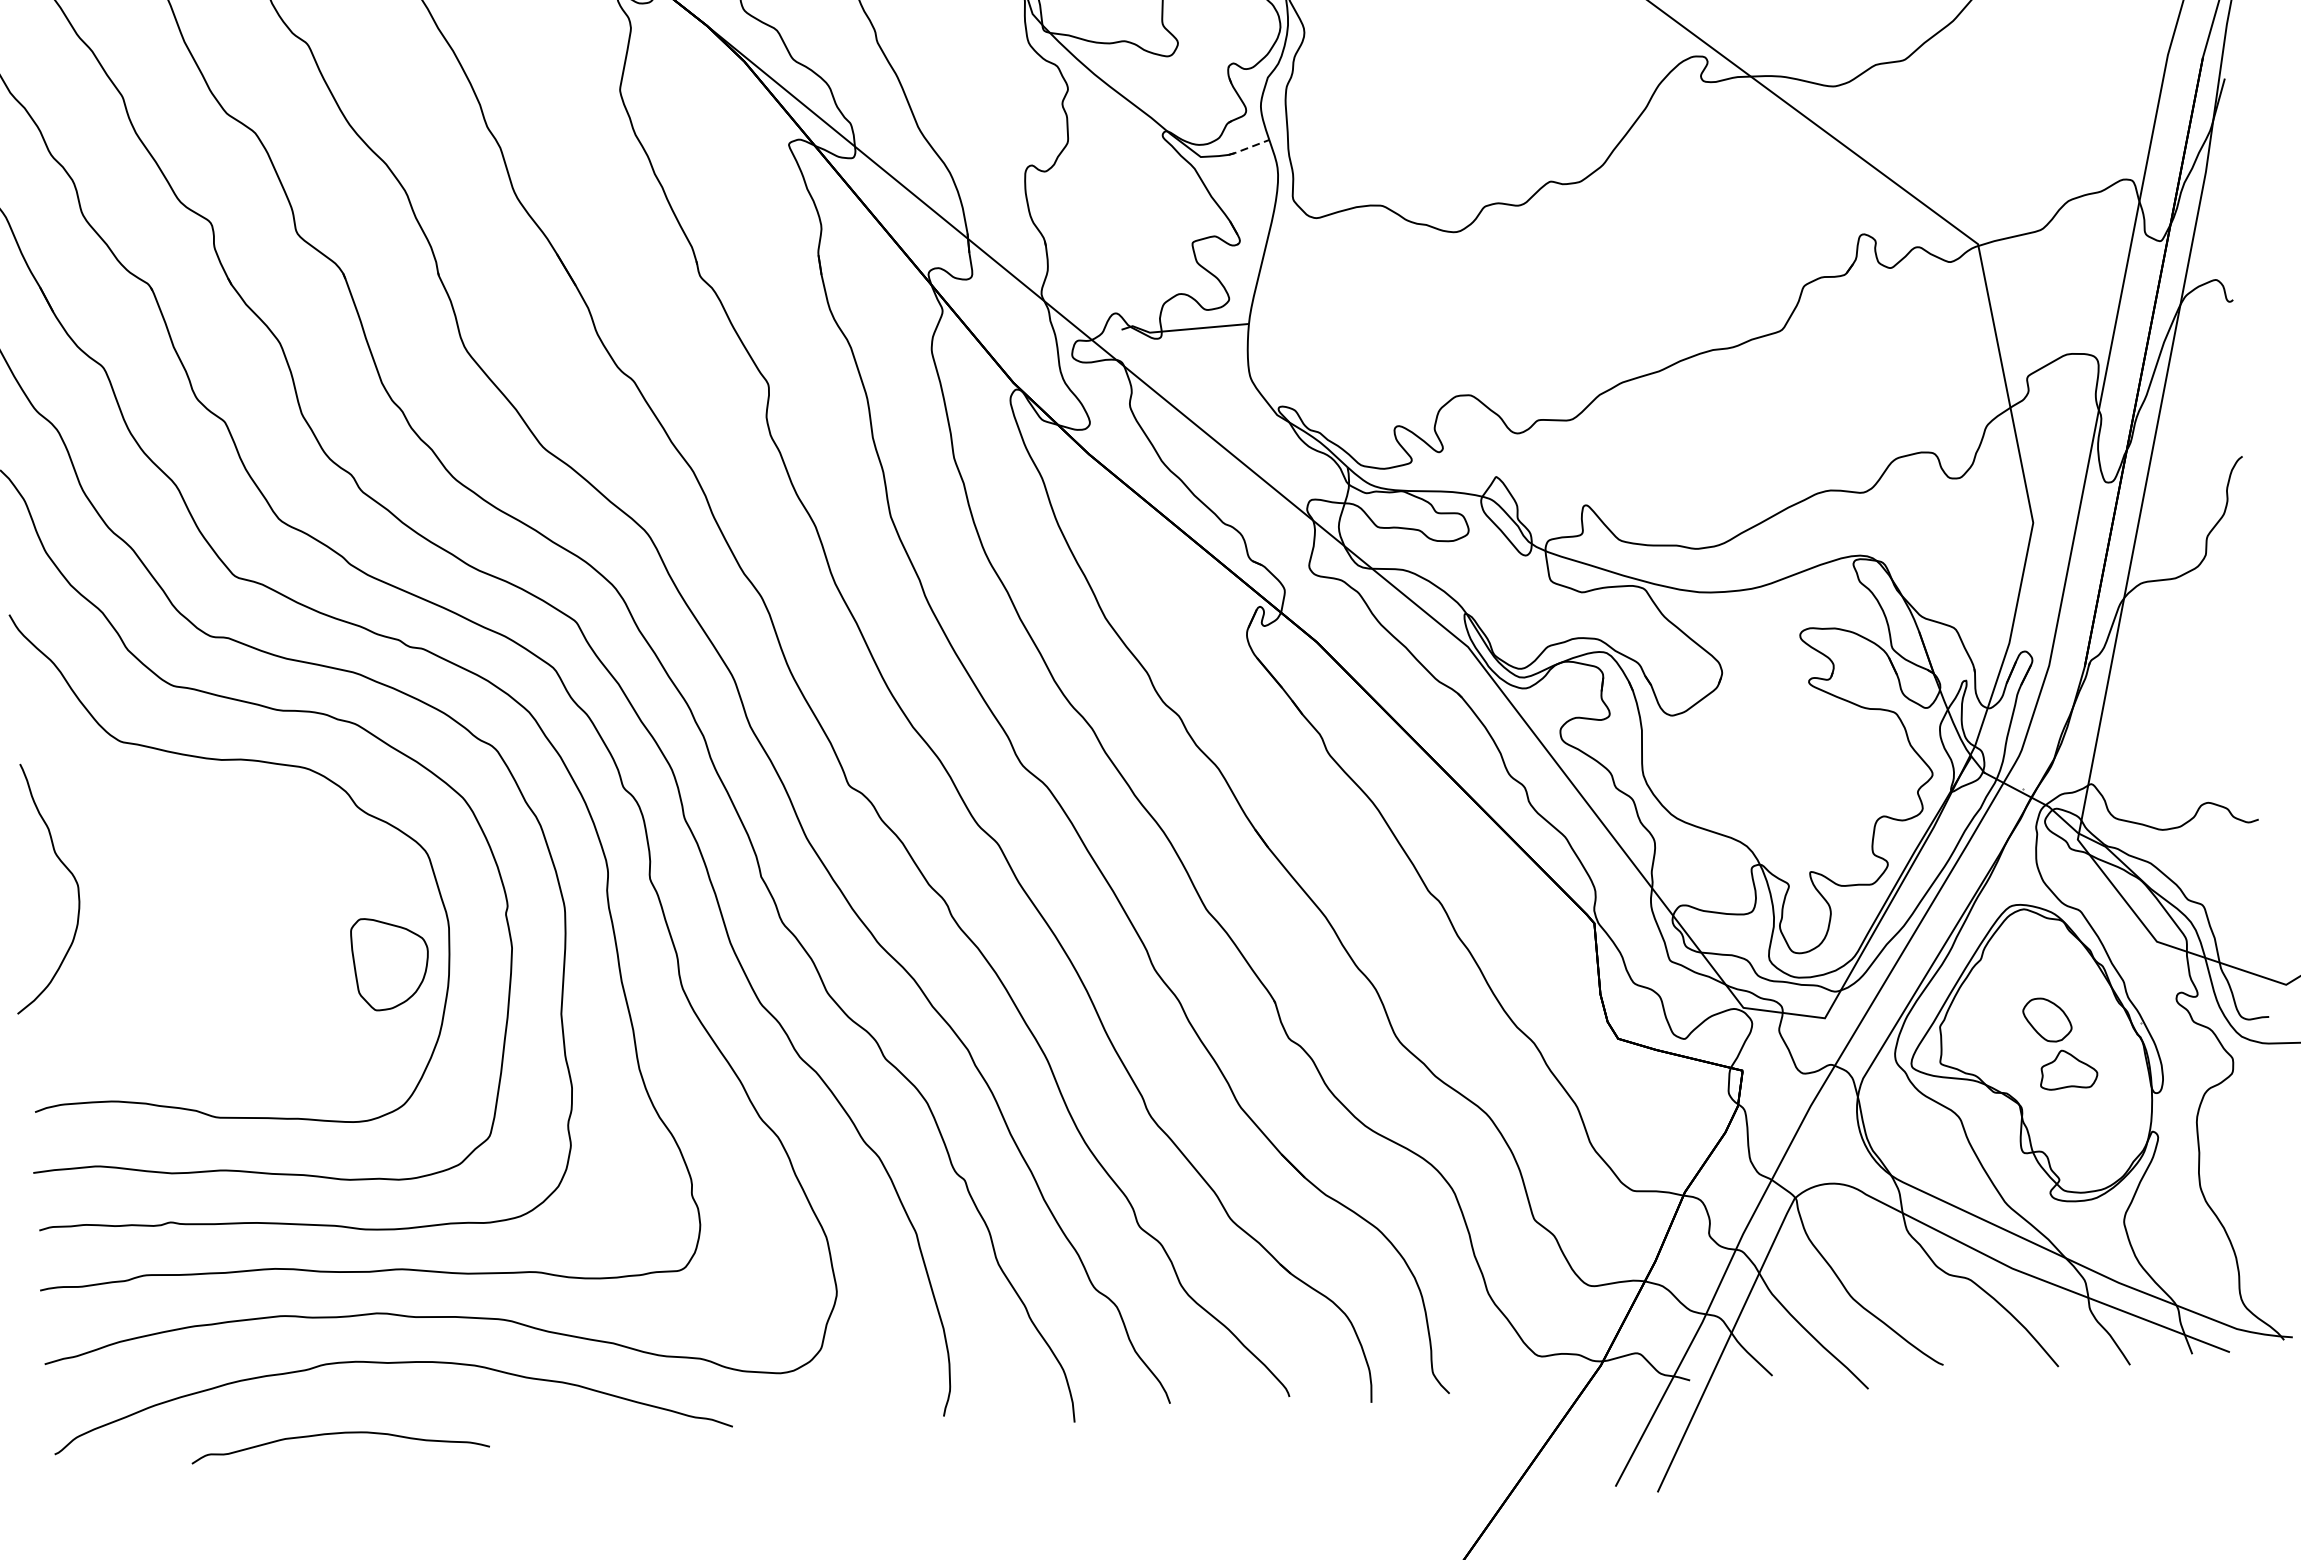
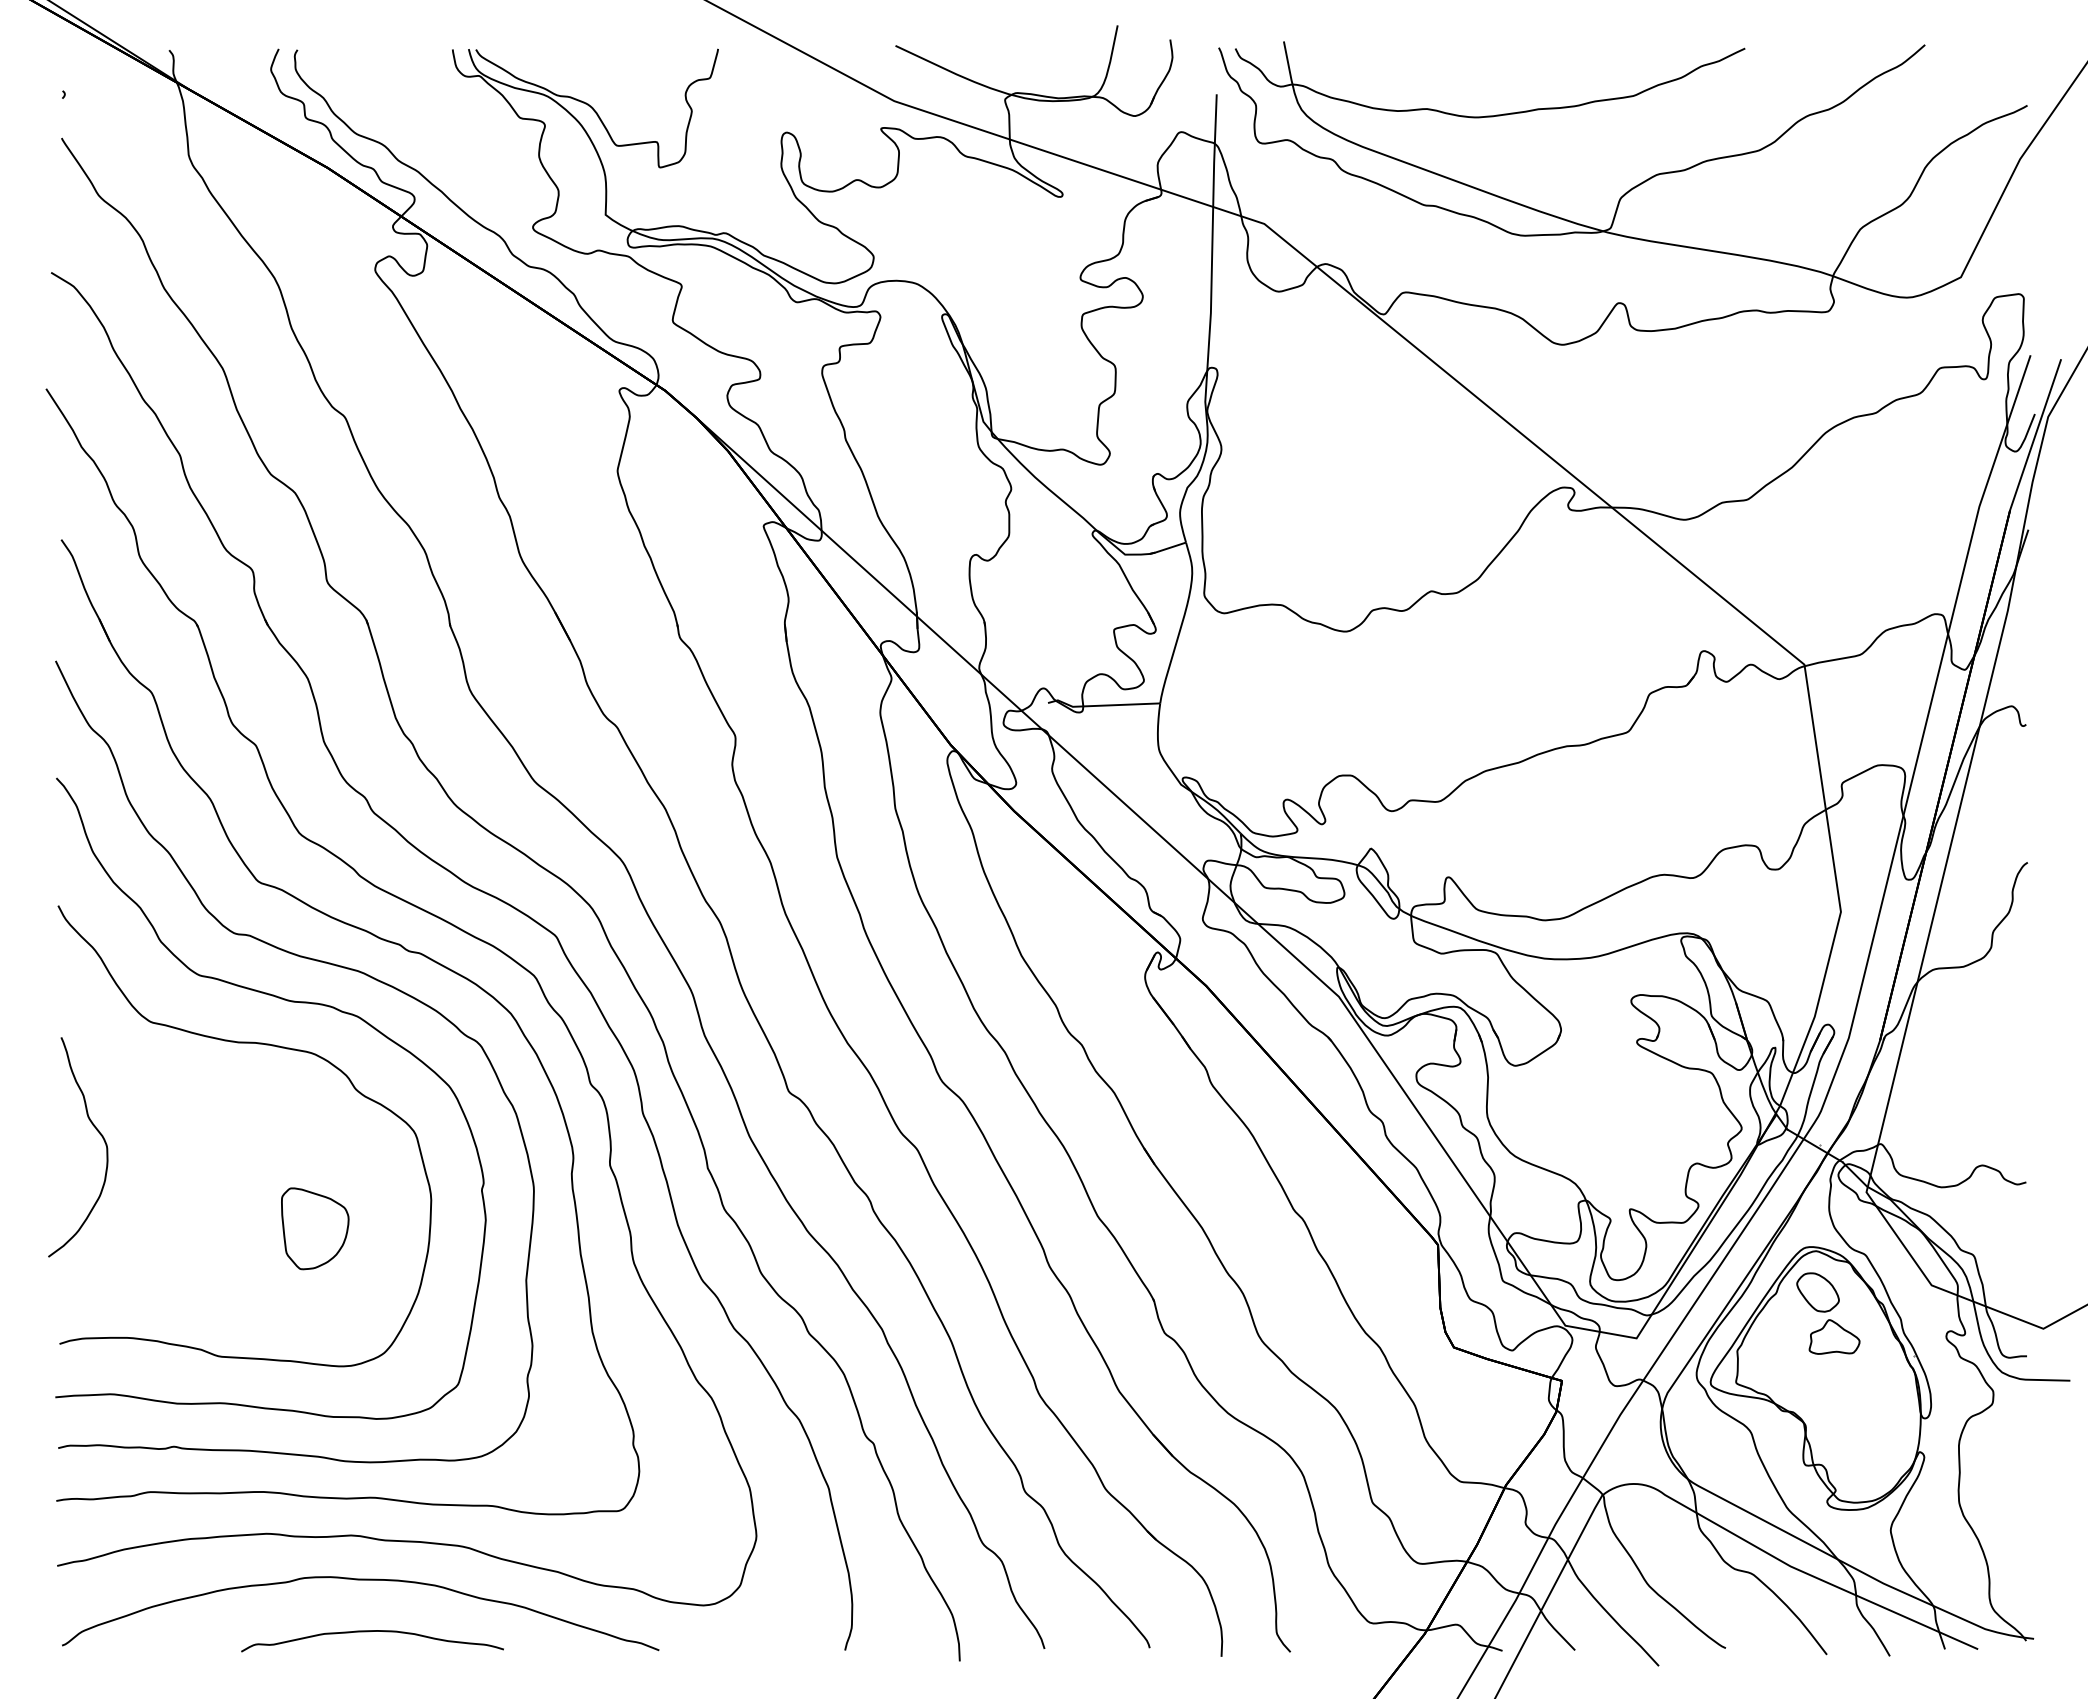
line: (1248, 147) -> (1167, 548), dashed -> solid
part: (390, 963) -> (315, 1228), moved
part: (2060, 1043) -> (1828, 1313), moved
curve: (336, 1434) -> (369, 1632), moved

